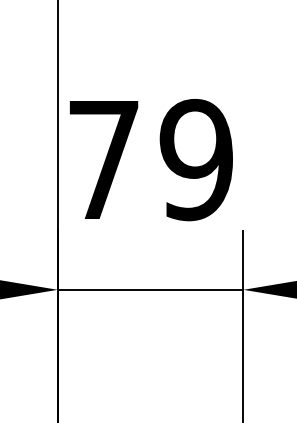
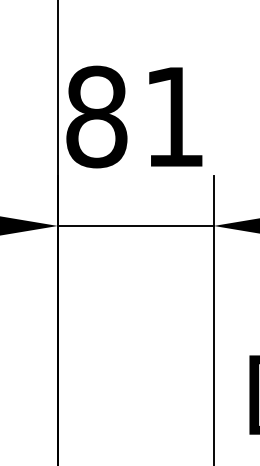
text: (150, 159) -> (135, 116), 79 -> 81

